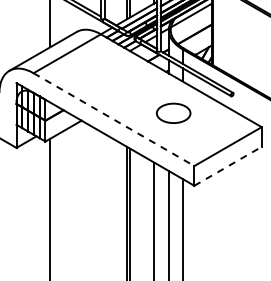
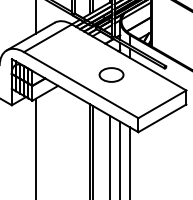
part: (173, 112) -> (111, 74), moved
line: (113, 119) -> (80, 85), dashed -> solid
line: (228, 166) -> (162, 118), dashed -> solid

